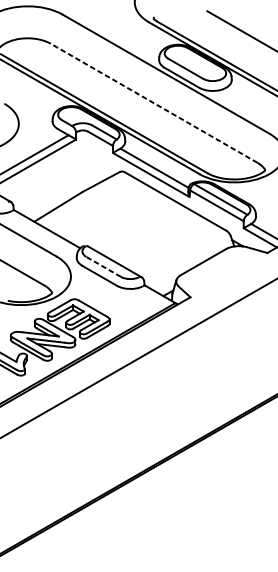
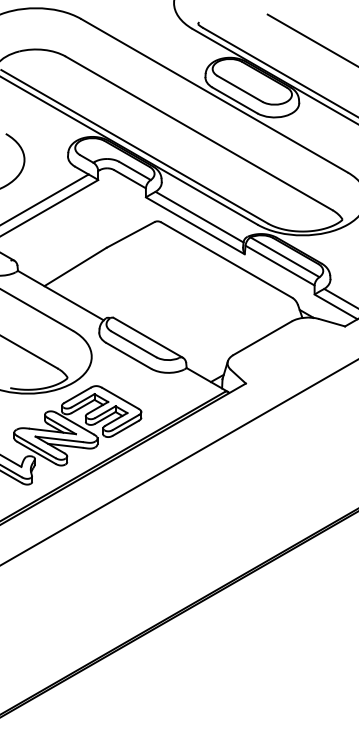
line: (154, 103) -> (199, 133), dashed -> solid
line: (103, 267) -> (133, 344), dashed -> solid

